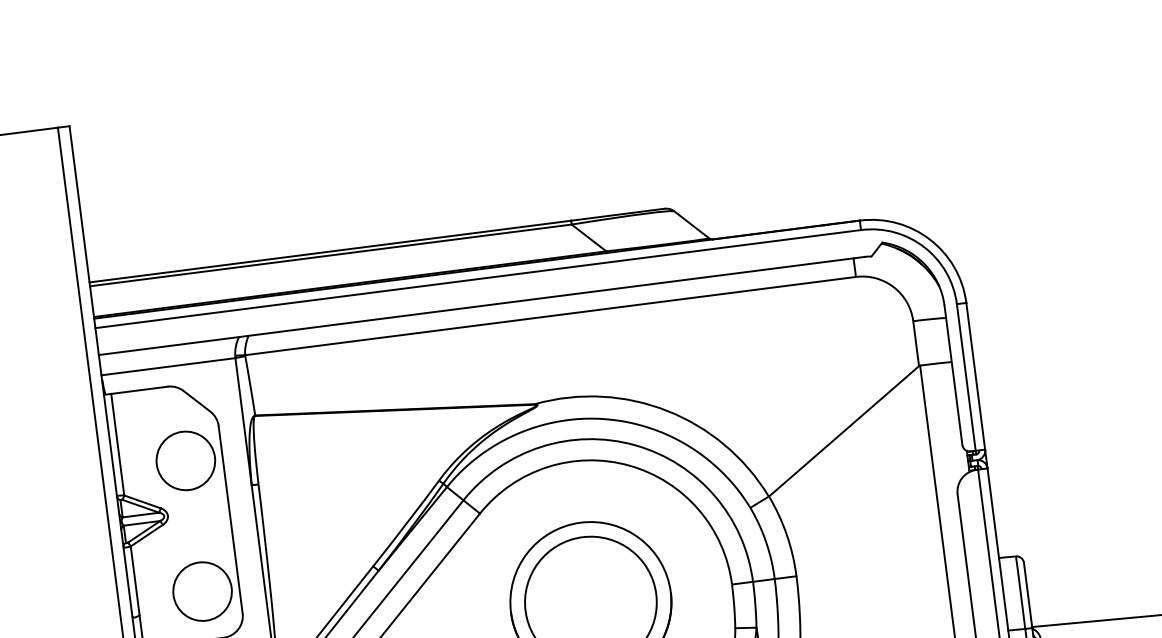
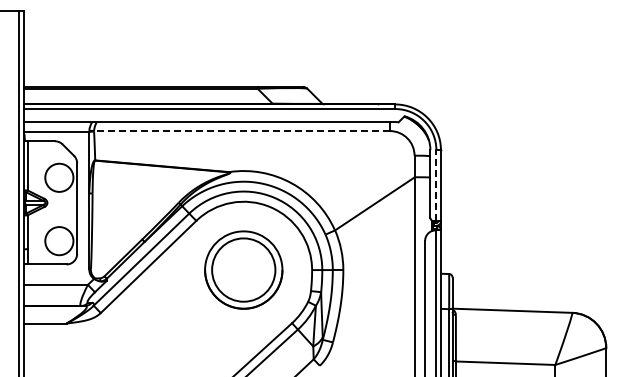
line: (551, 316) -> (242, 131), solid -> dashed
line: (966, 376) -> (436, 185), solid -> dashed

